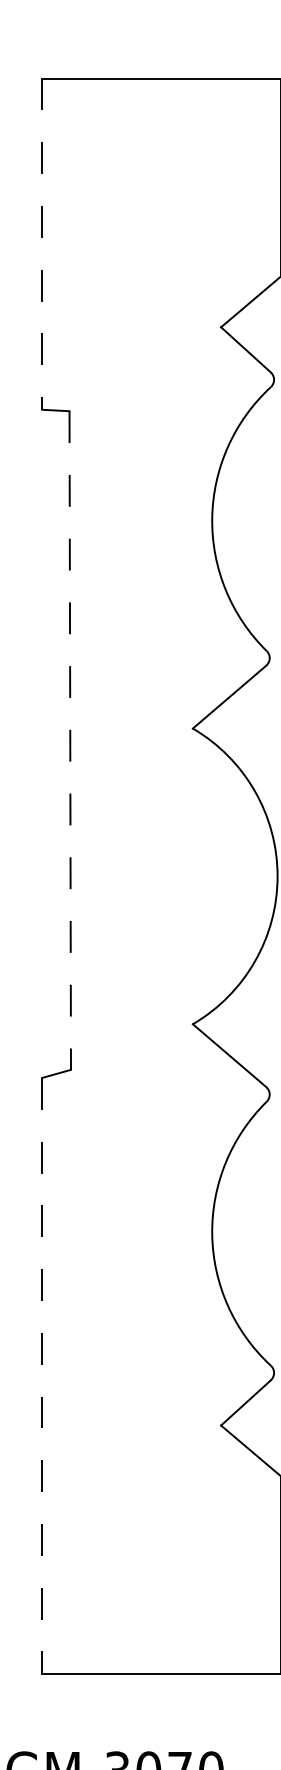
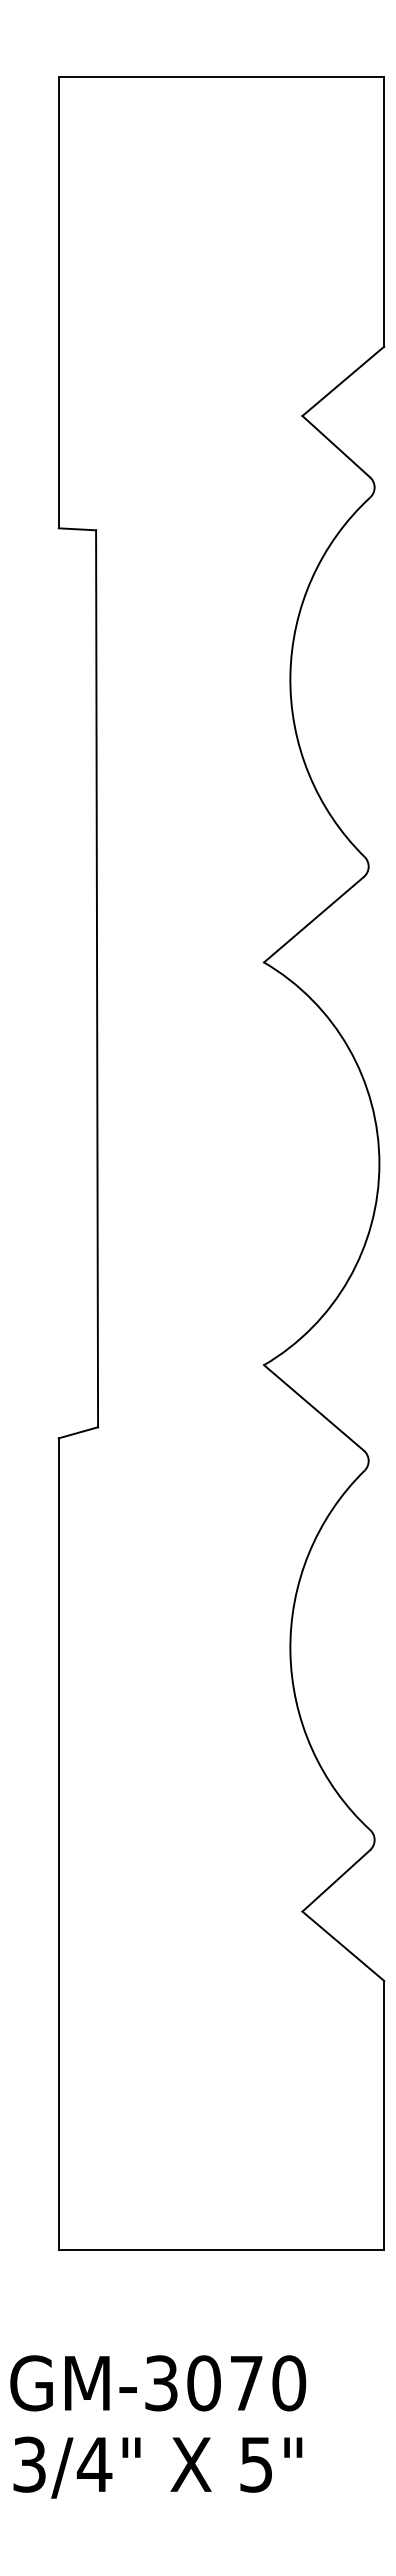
line: (41, 243) -> (58, 302), dashed -> solid
line: (70, 741) -> (97, 979), dashed -> solid
line: (41, 1376) -> (58, 1844), dashed -> solid

